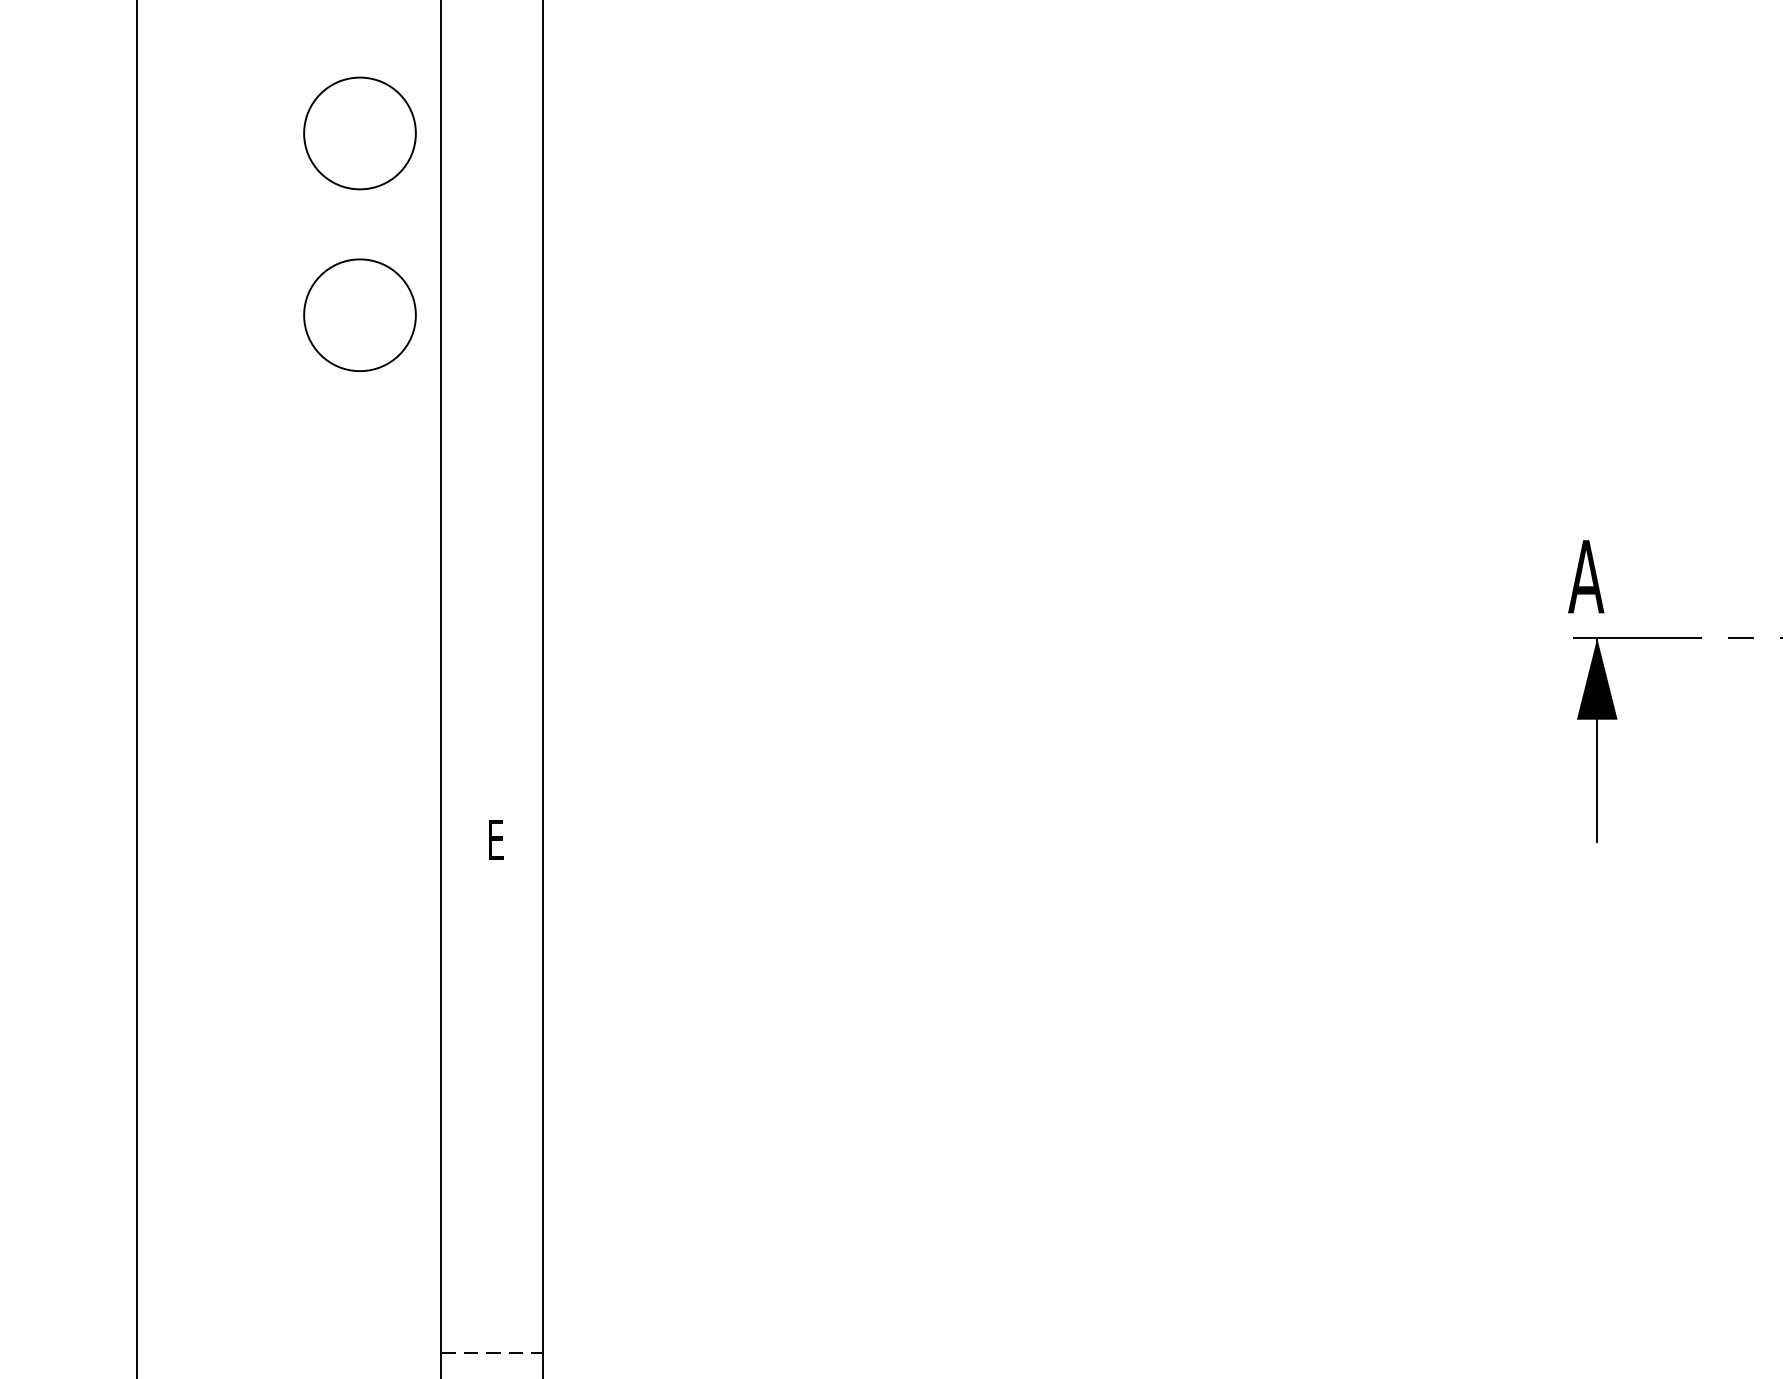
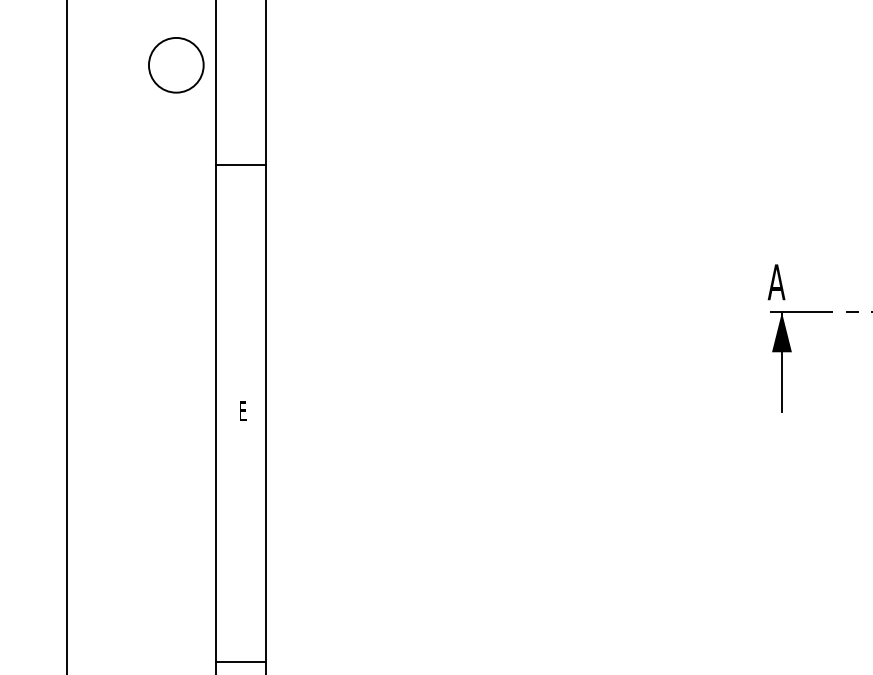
circle: (360, 315) -> (176, 154), removed
line: (491, 336) -> (240, 164), added
line: (491, 1353) -> (240, 662), dashed -> solid

